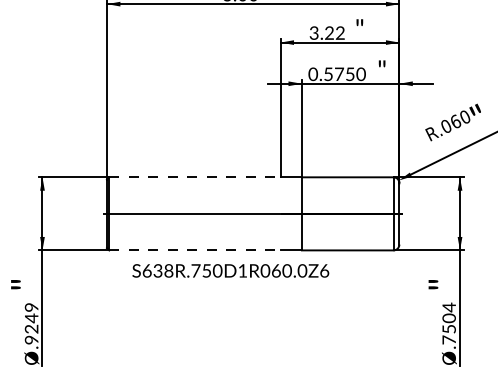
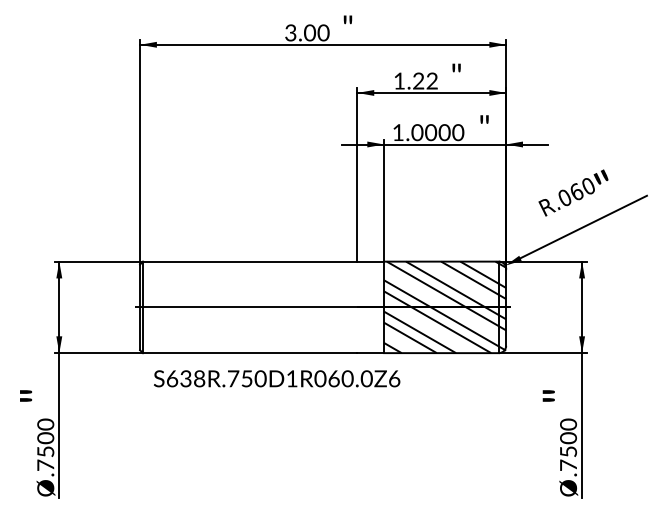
text: (314, 32) -> (399, 80), 3.22 -> 1.22
text: (331, 74) -> (421, 132), 0.5750 -> 1.0000
line: (195, 177) -> (250, 261), dashed -> solid
hatch: (350, 213) -> (445, 307), added
line: (195, 250) -> (250, 353), dashed -> solid
text: (231, 270) -> (277, 378), moved
text: (449, 307) -> (568, 424), .7504 -> .7500
text: (31, 323) -> (45, 444), .9249 -> .7500

